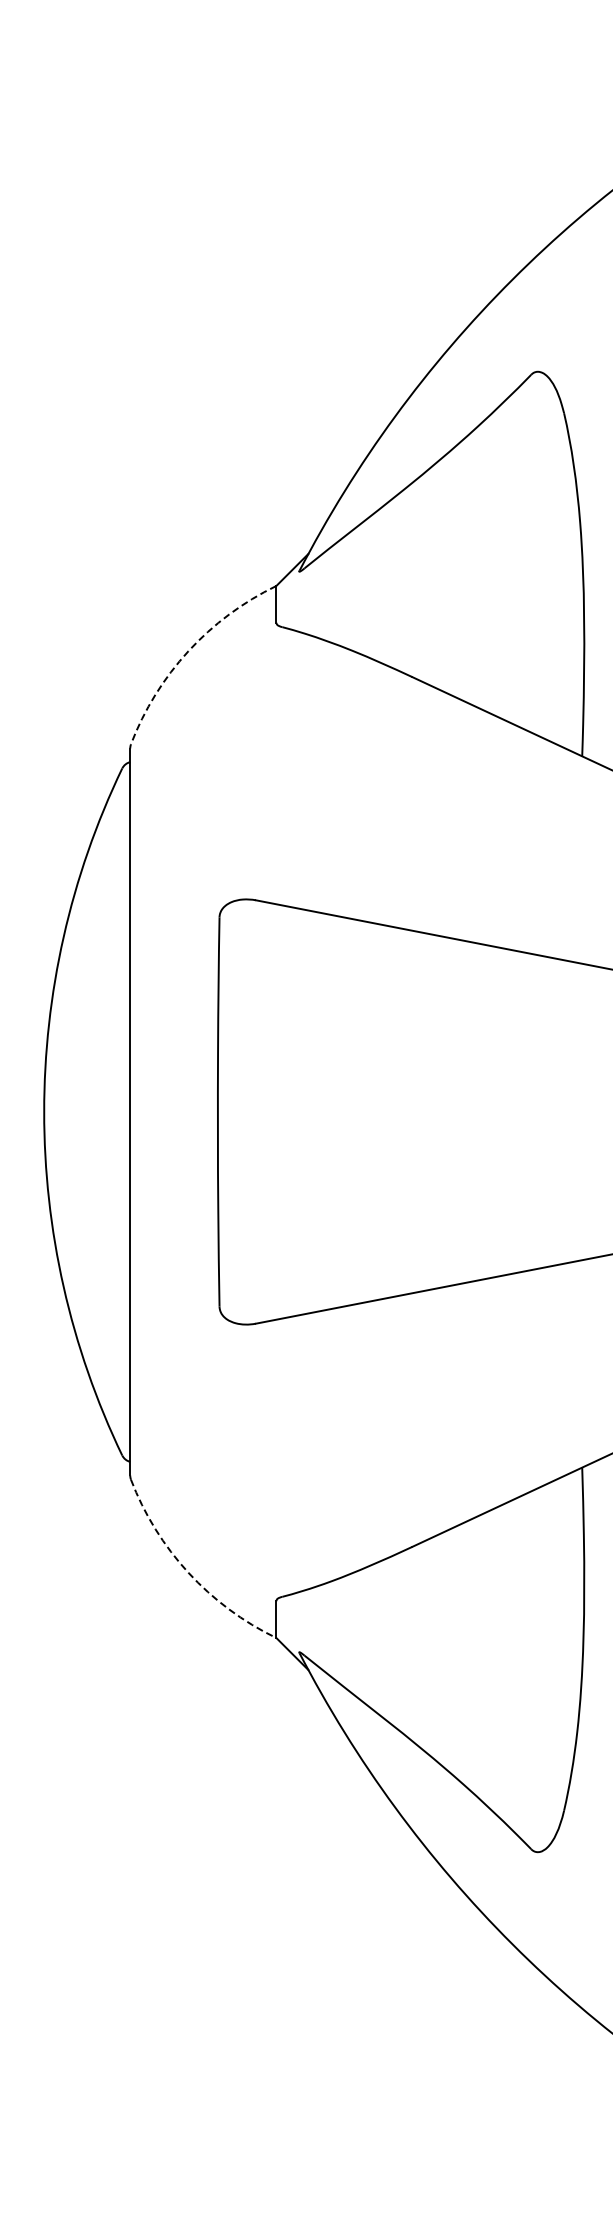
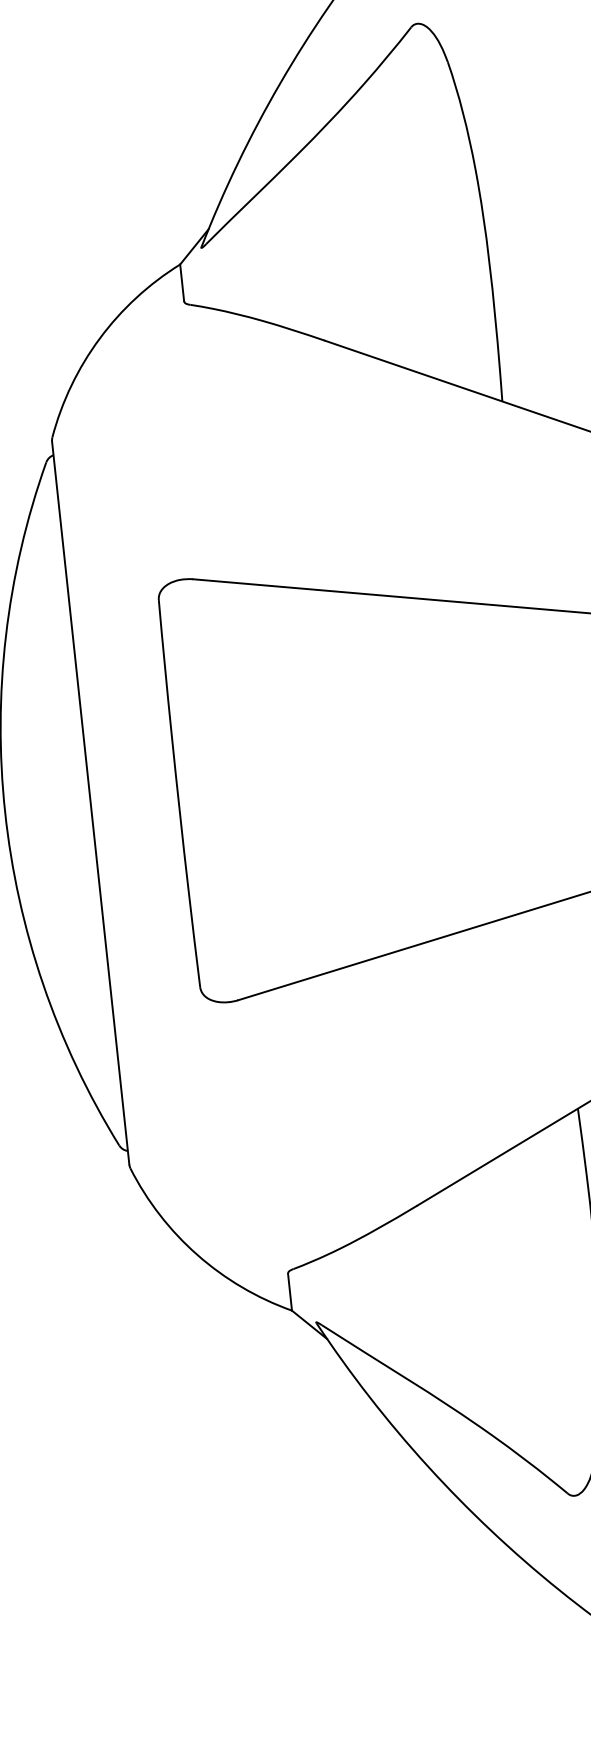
arc: (188, 651) -> (99, 339), dashed -> solid
arc: (188, 1572) -> (197, 1254), dashed -> solid

